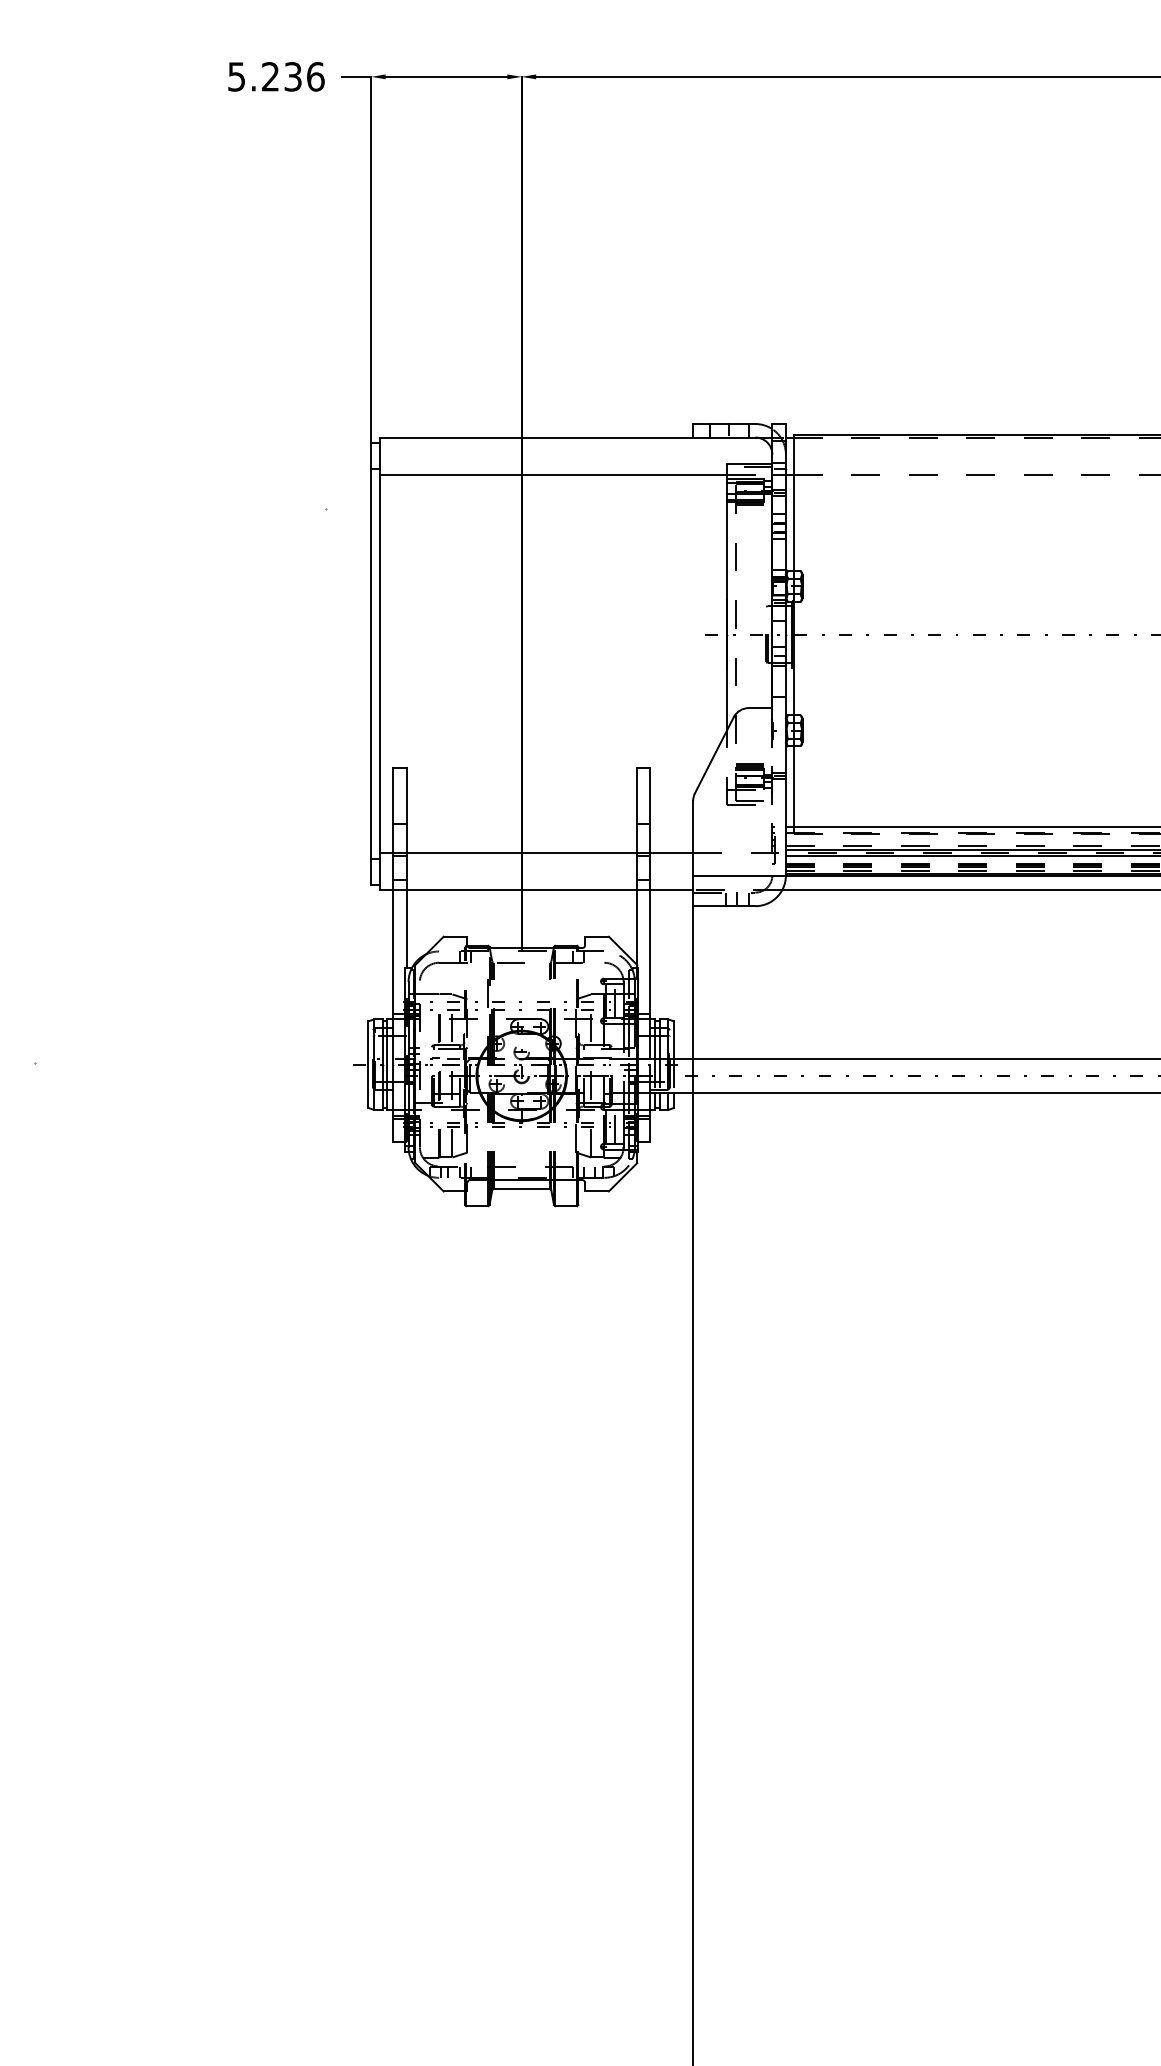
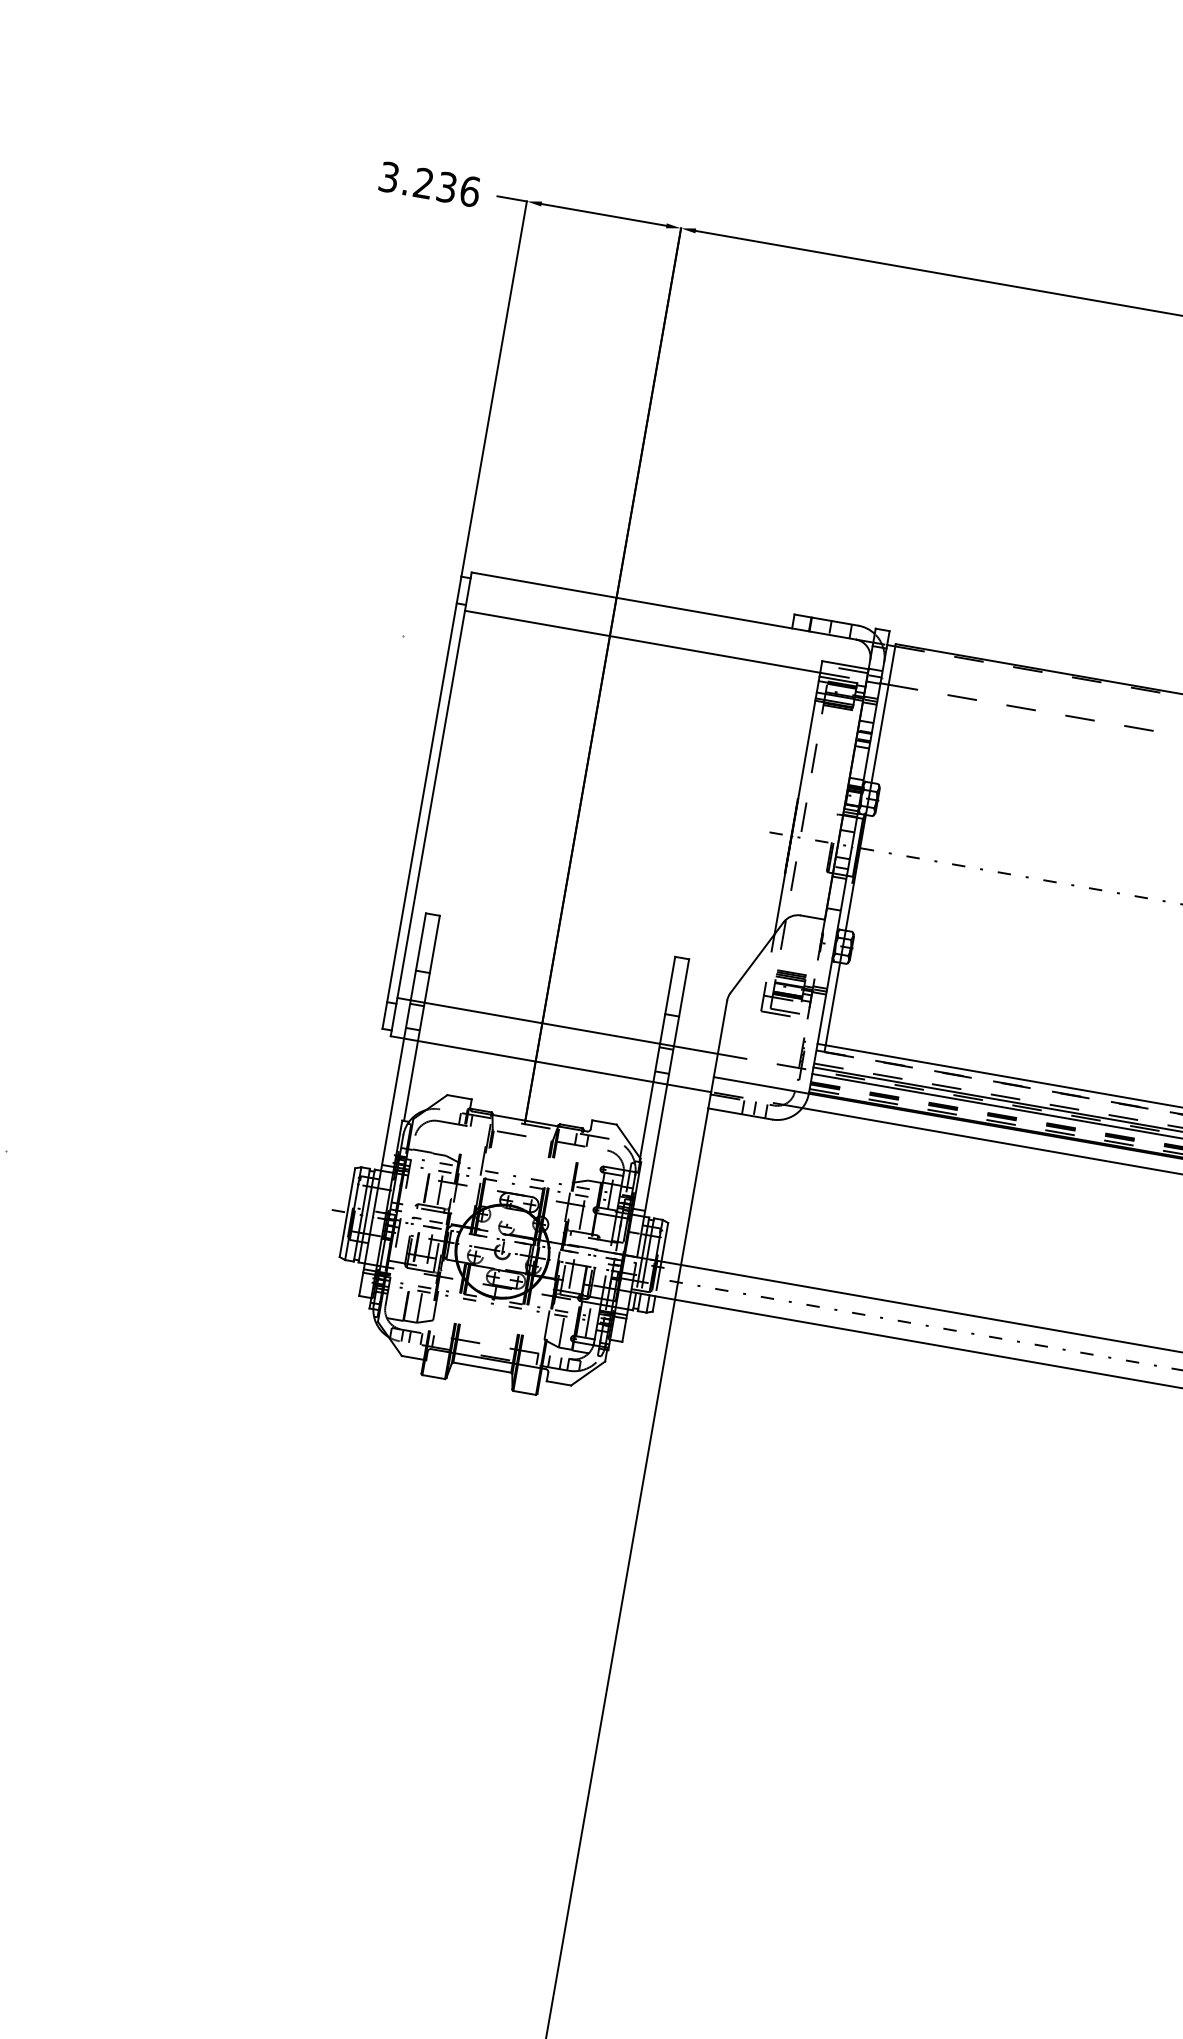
text: (236, 76) -> (388, 176), 5.236 -> 3.236

